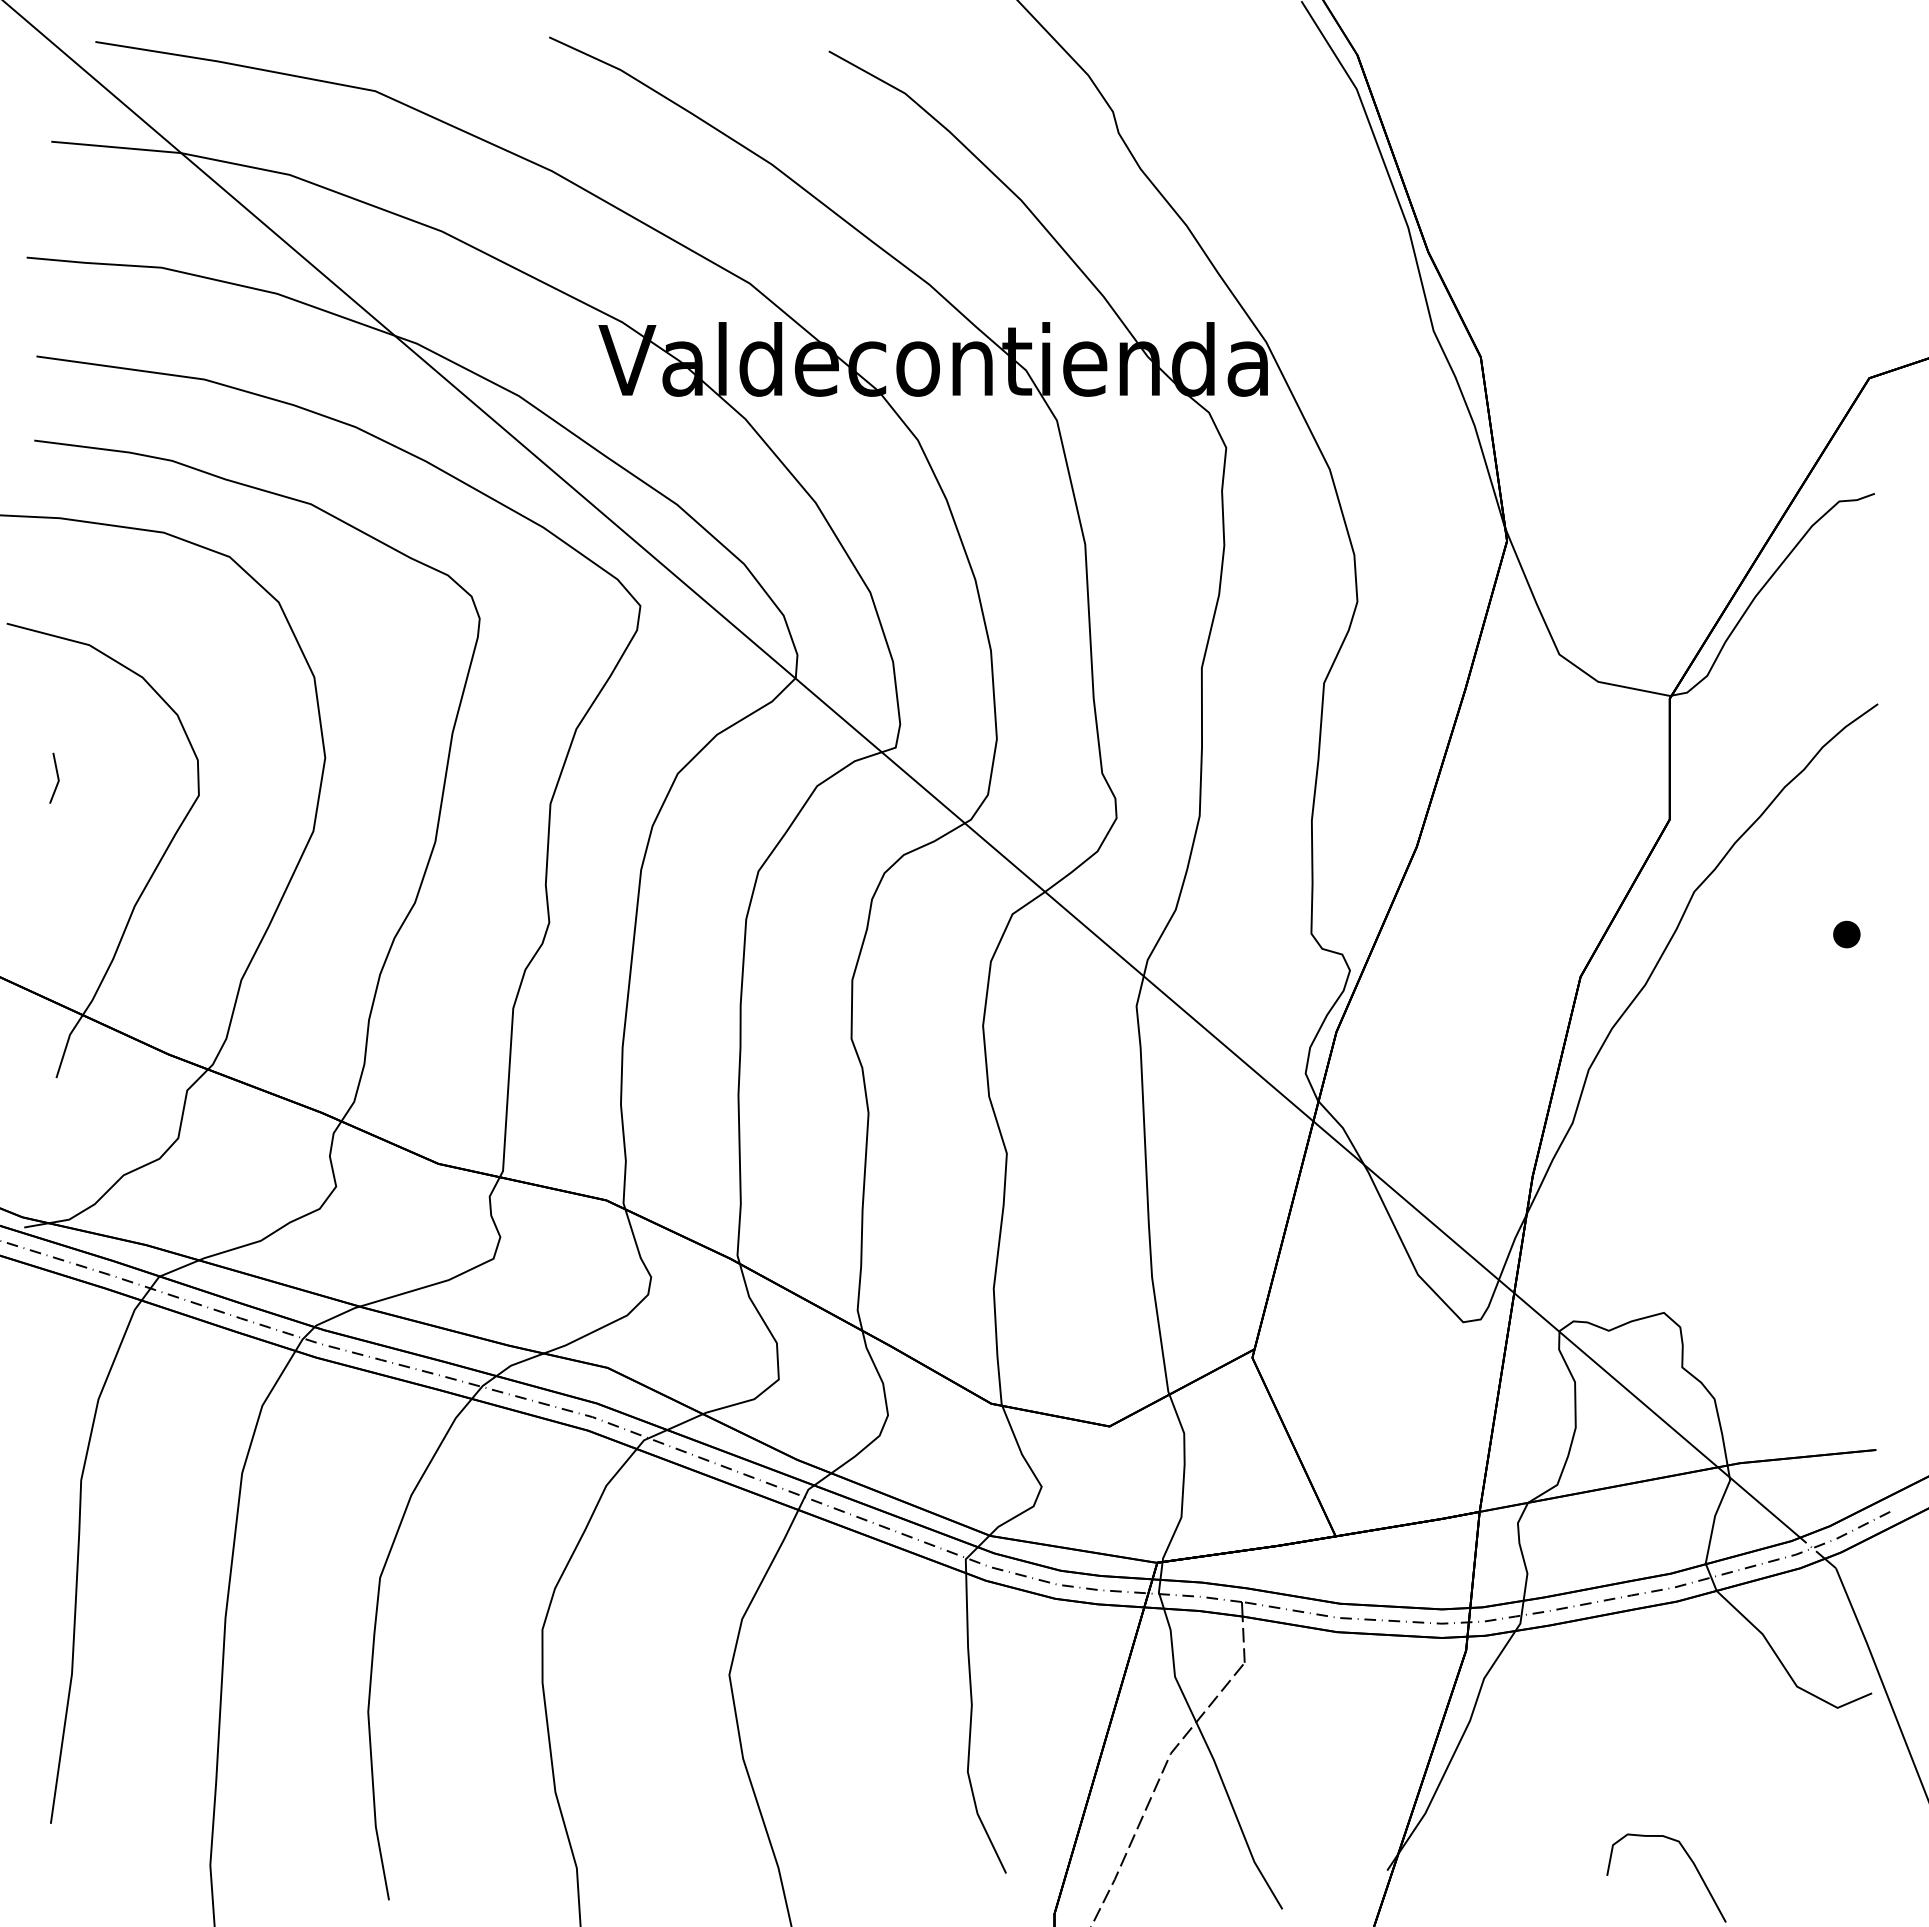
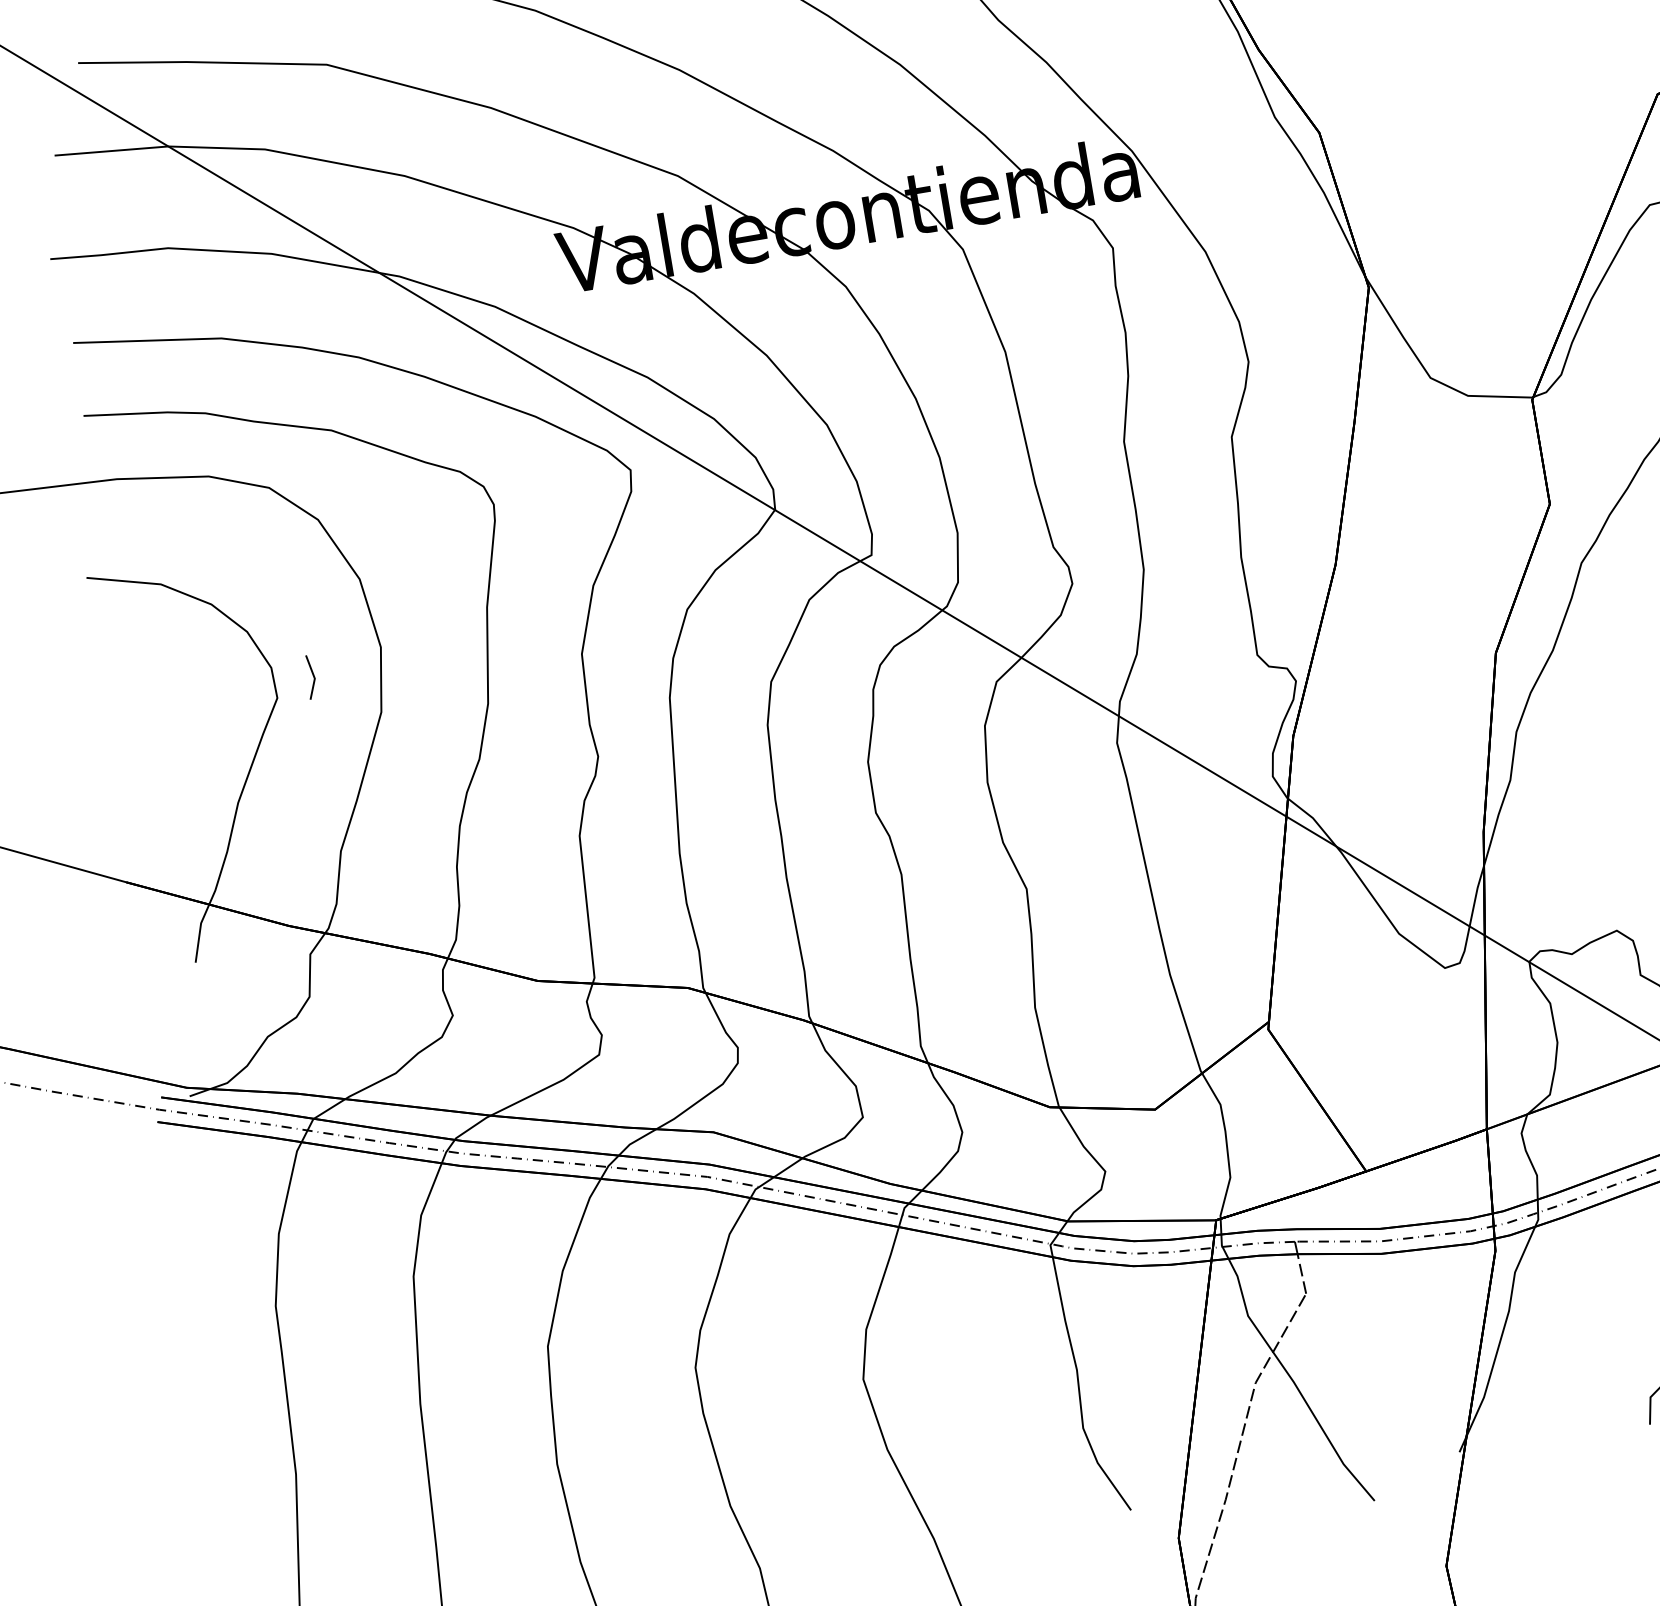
line: (56, 775) -> (312, 674), moved

